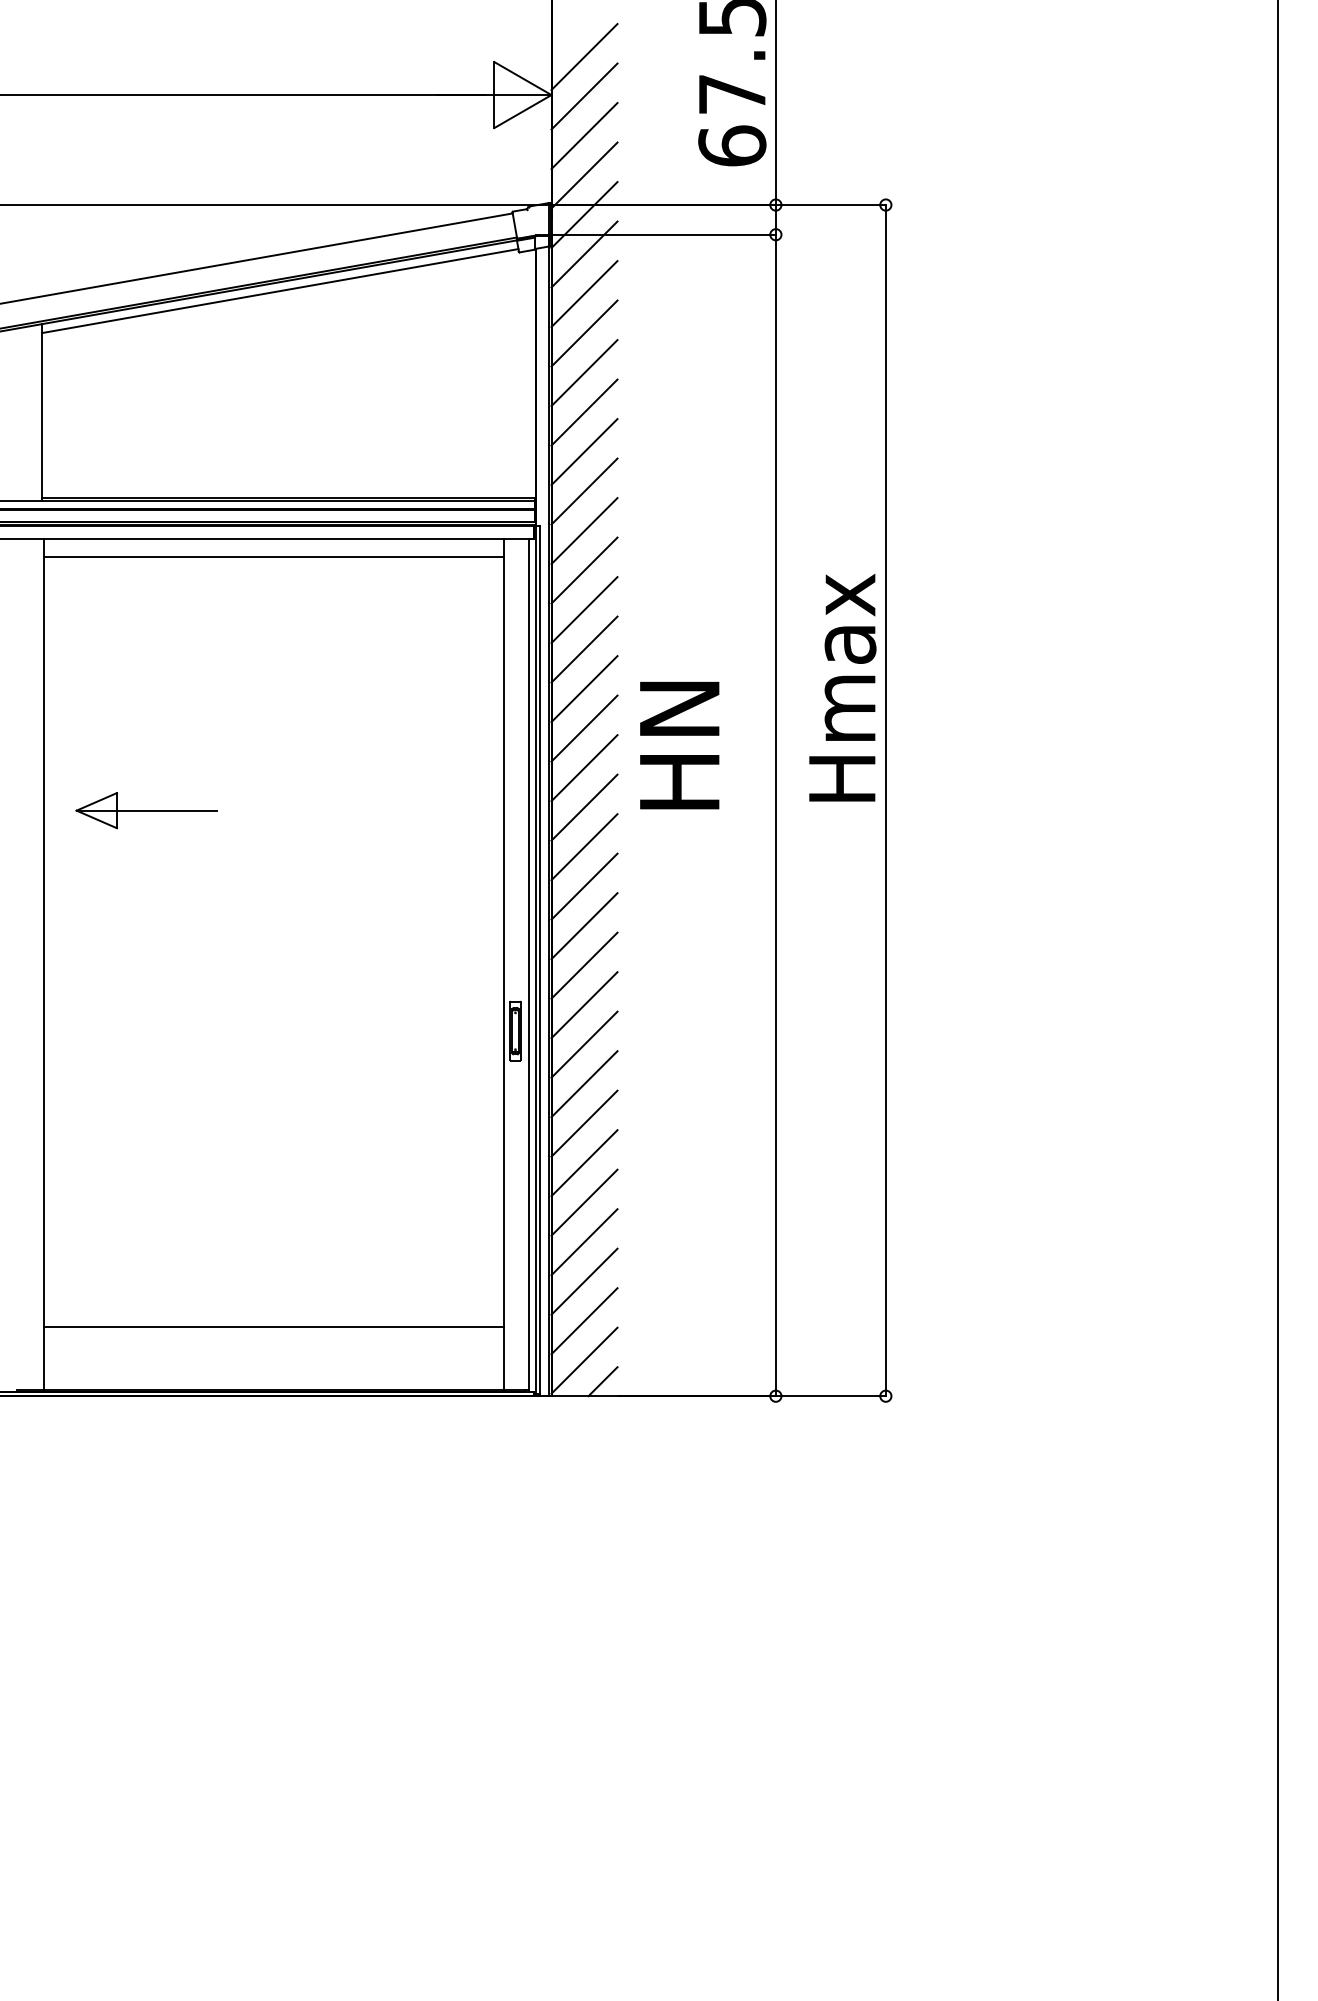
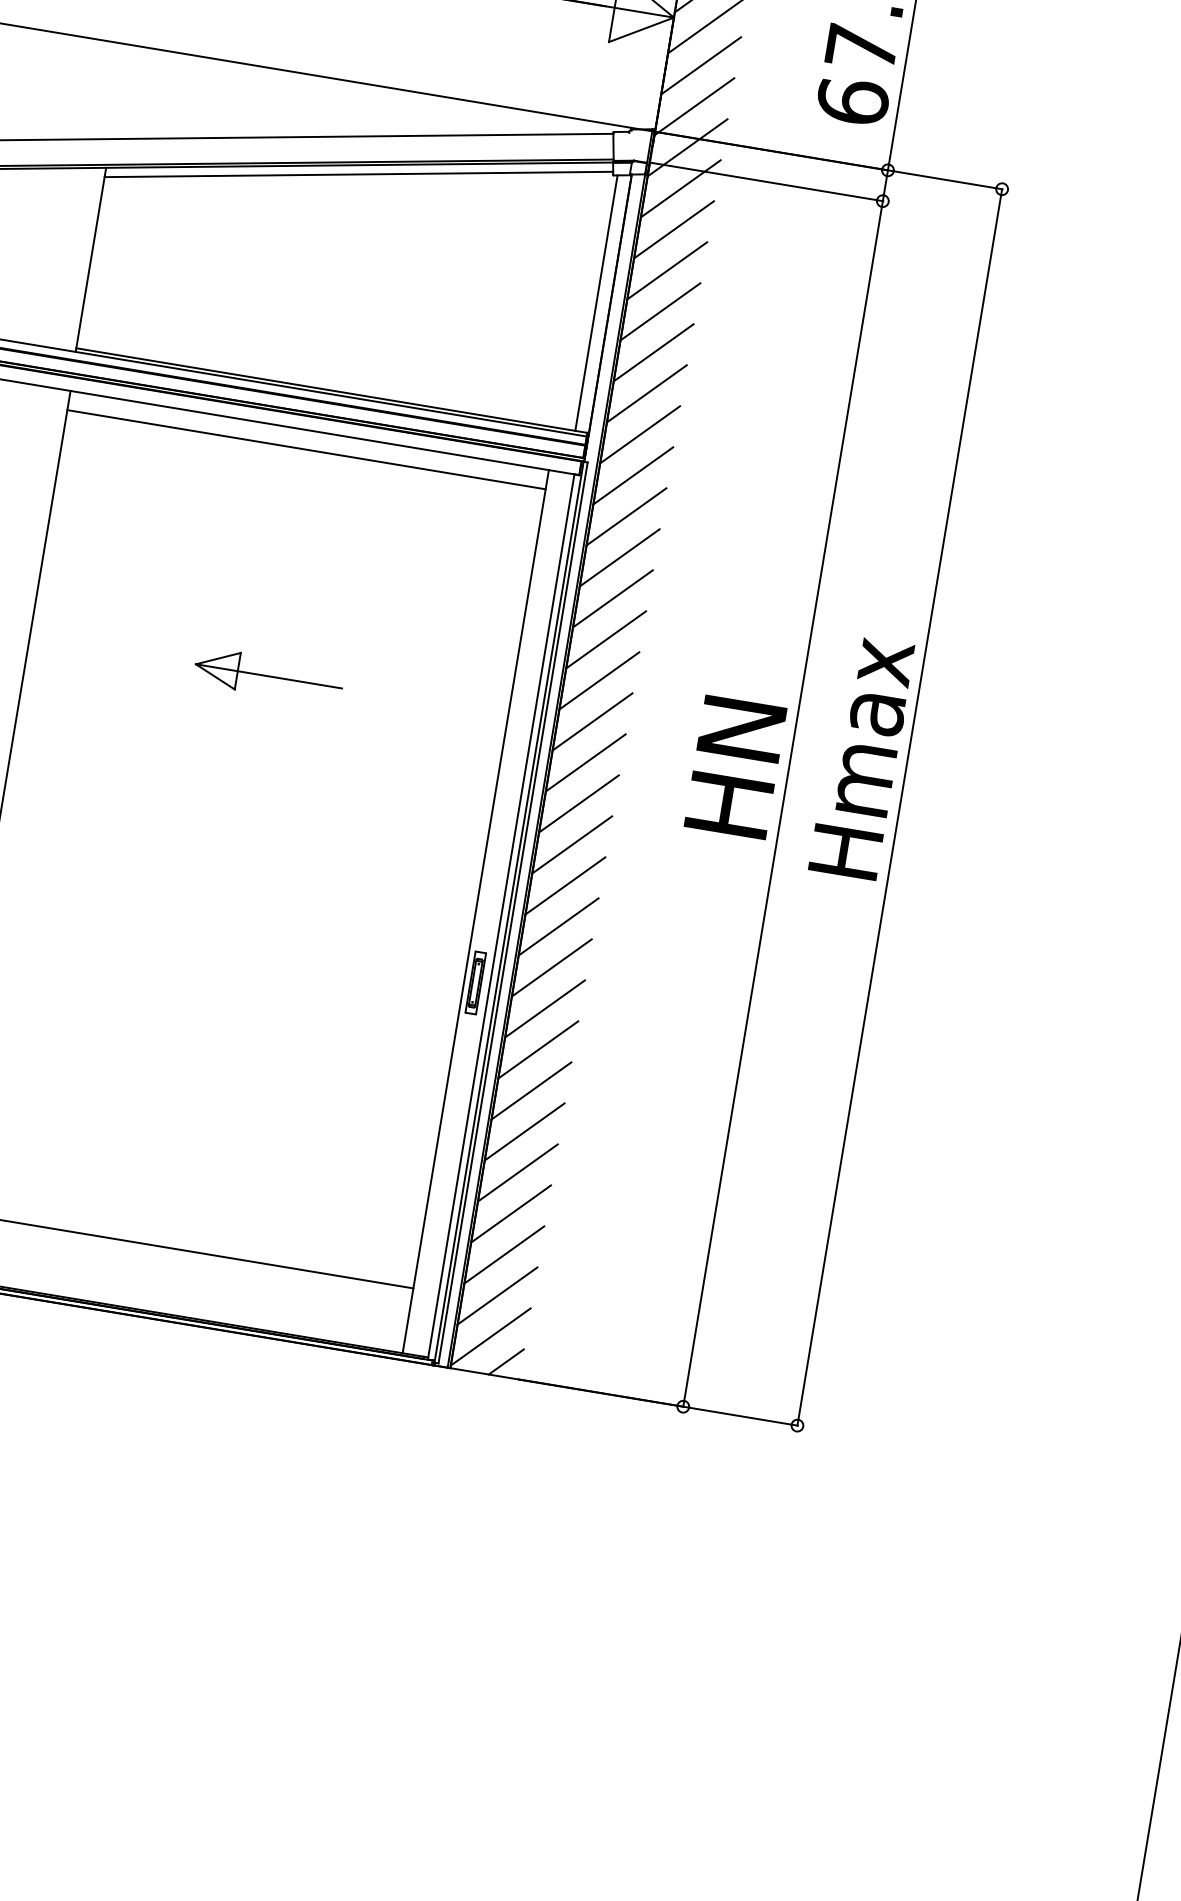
line: (523, 374) -> (596, 302), added
text: (842, 687) -> (861, 757), moved
text: (679, 745) -> (735, 767), moved
part: (146, 810) -> (268, 676), moved

